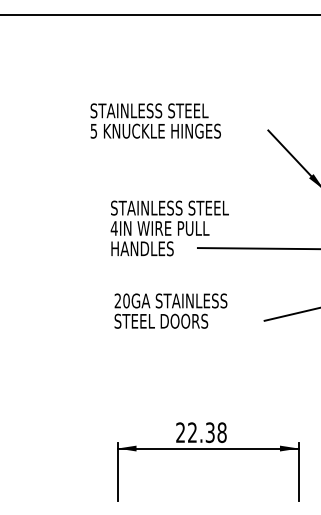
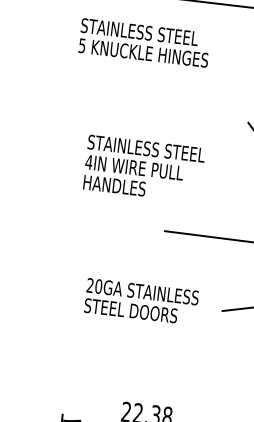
text: (155, 120) -> (144, 42), moved
text: (169, 228) -> (143, 168), moved
text: (170, 310) -> (141, 301), moved

